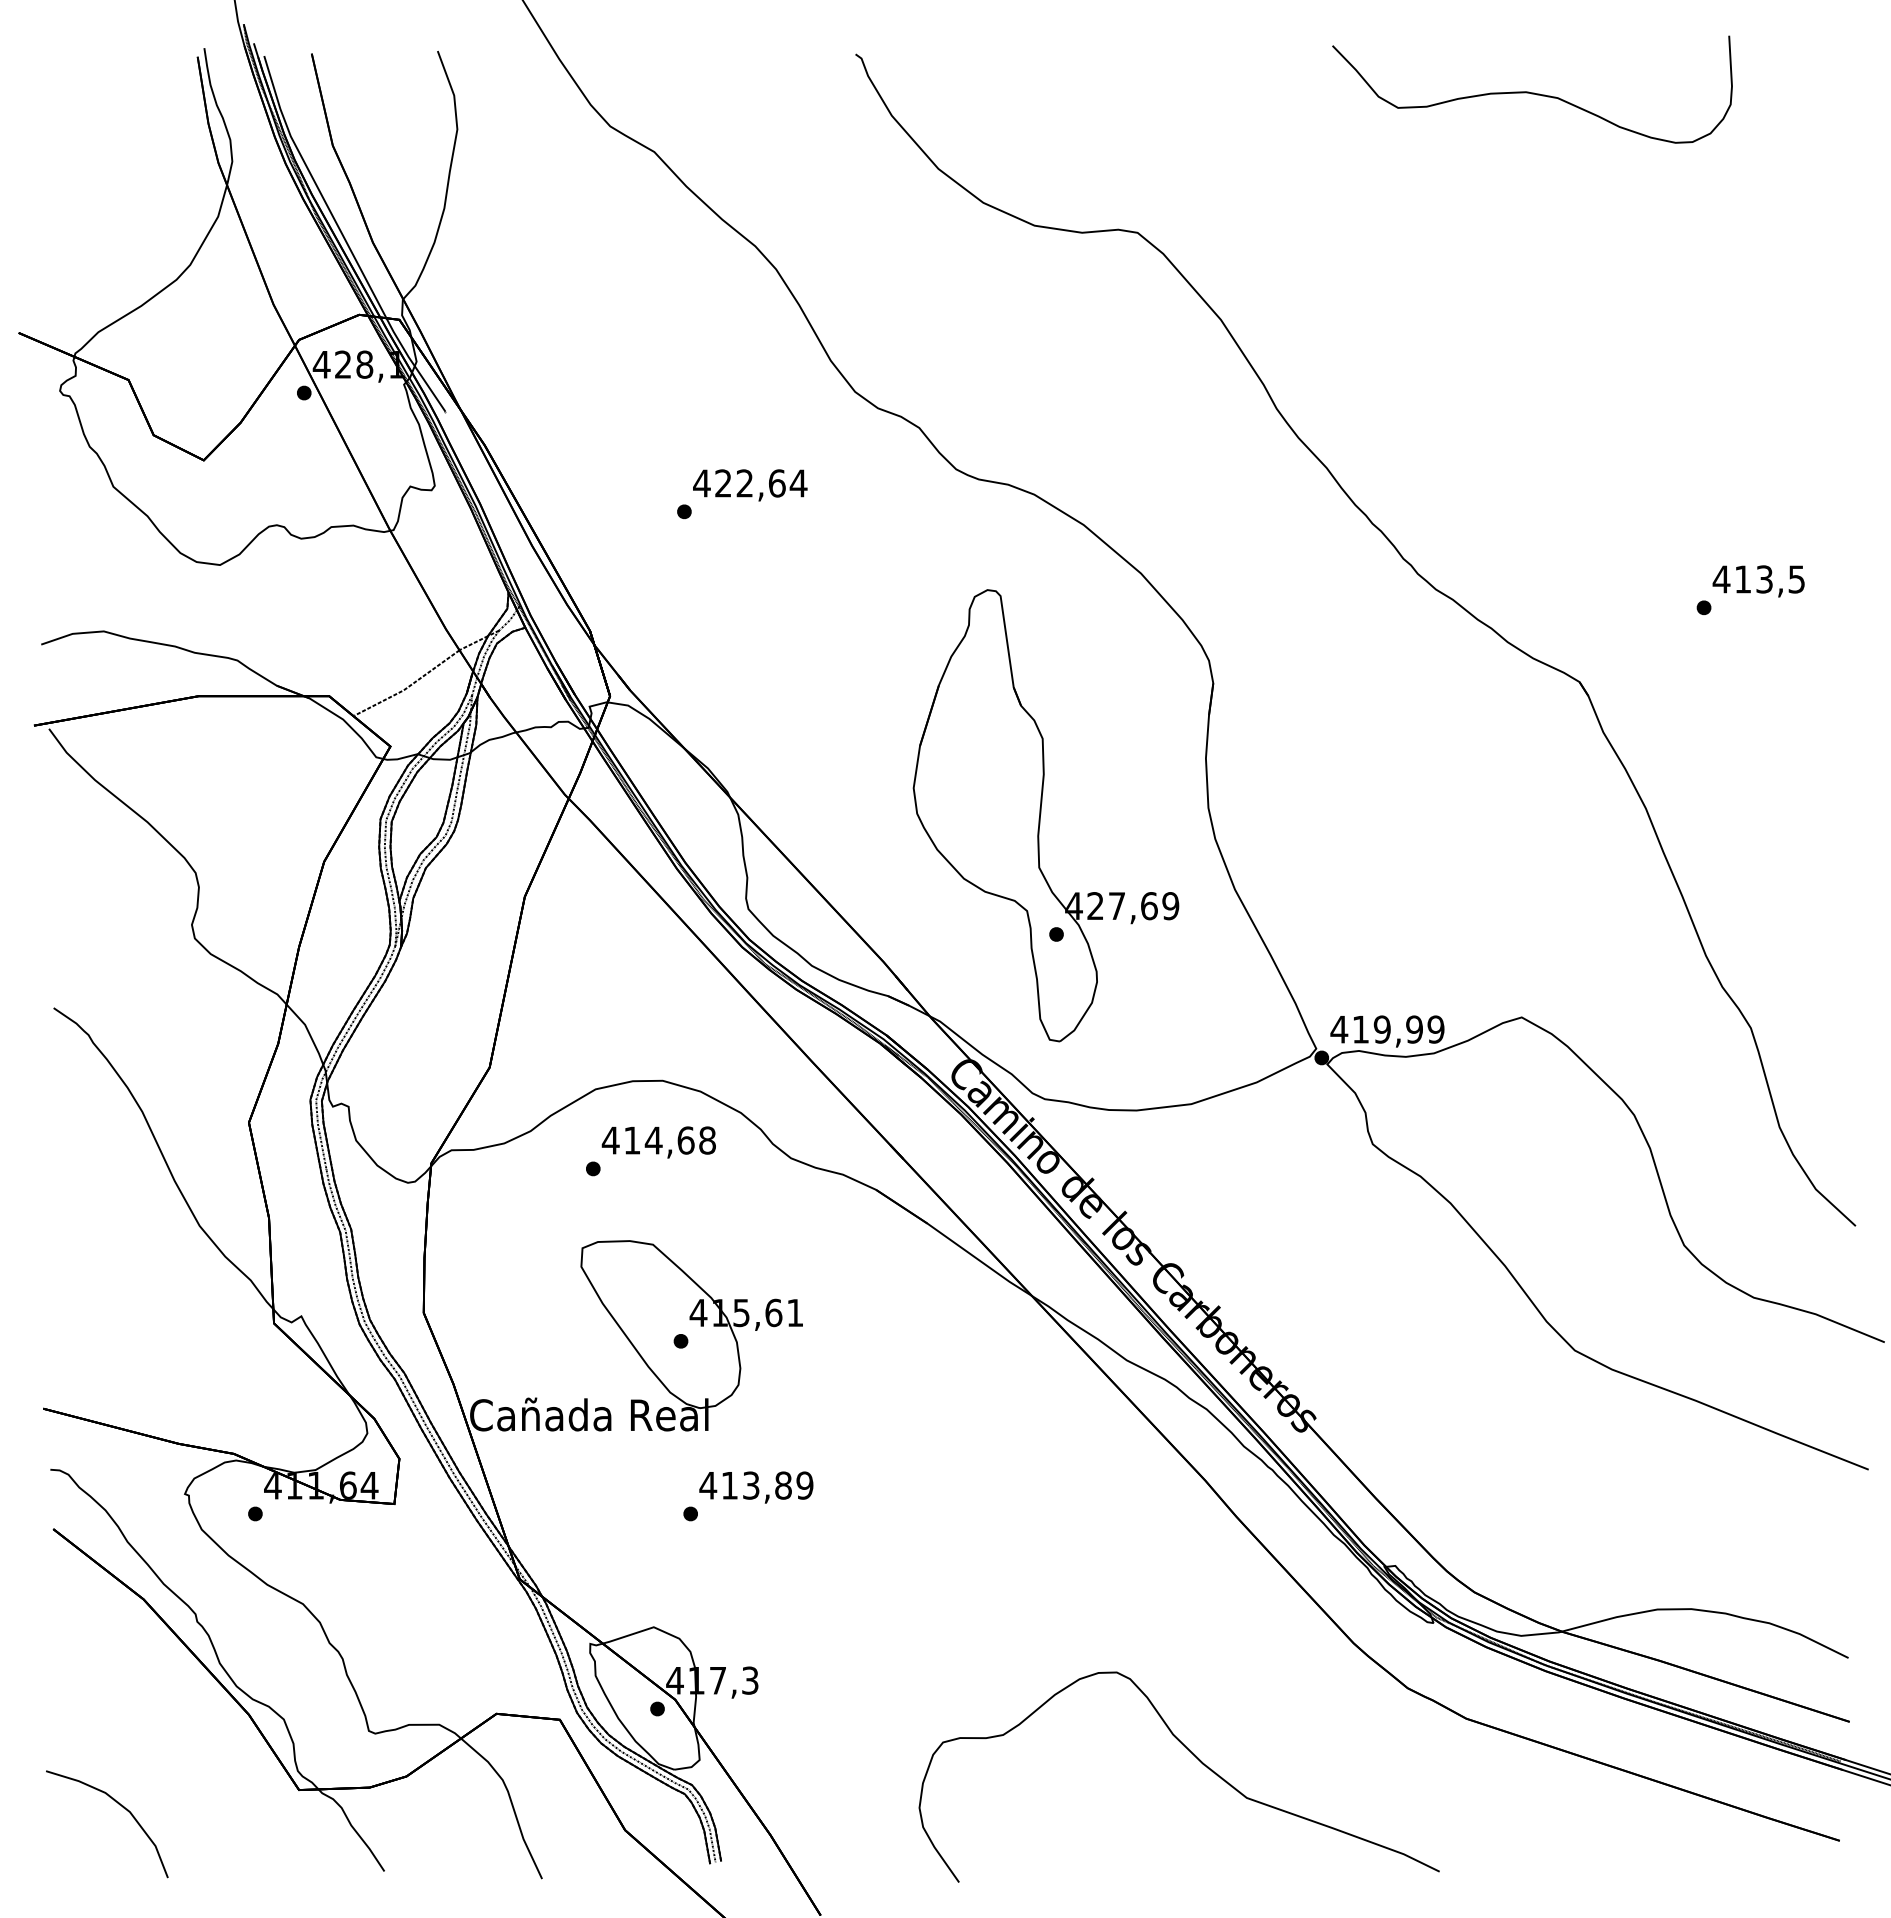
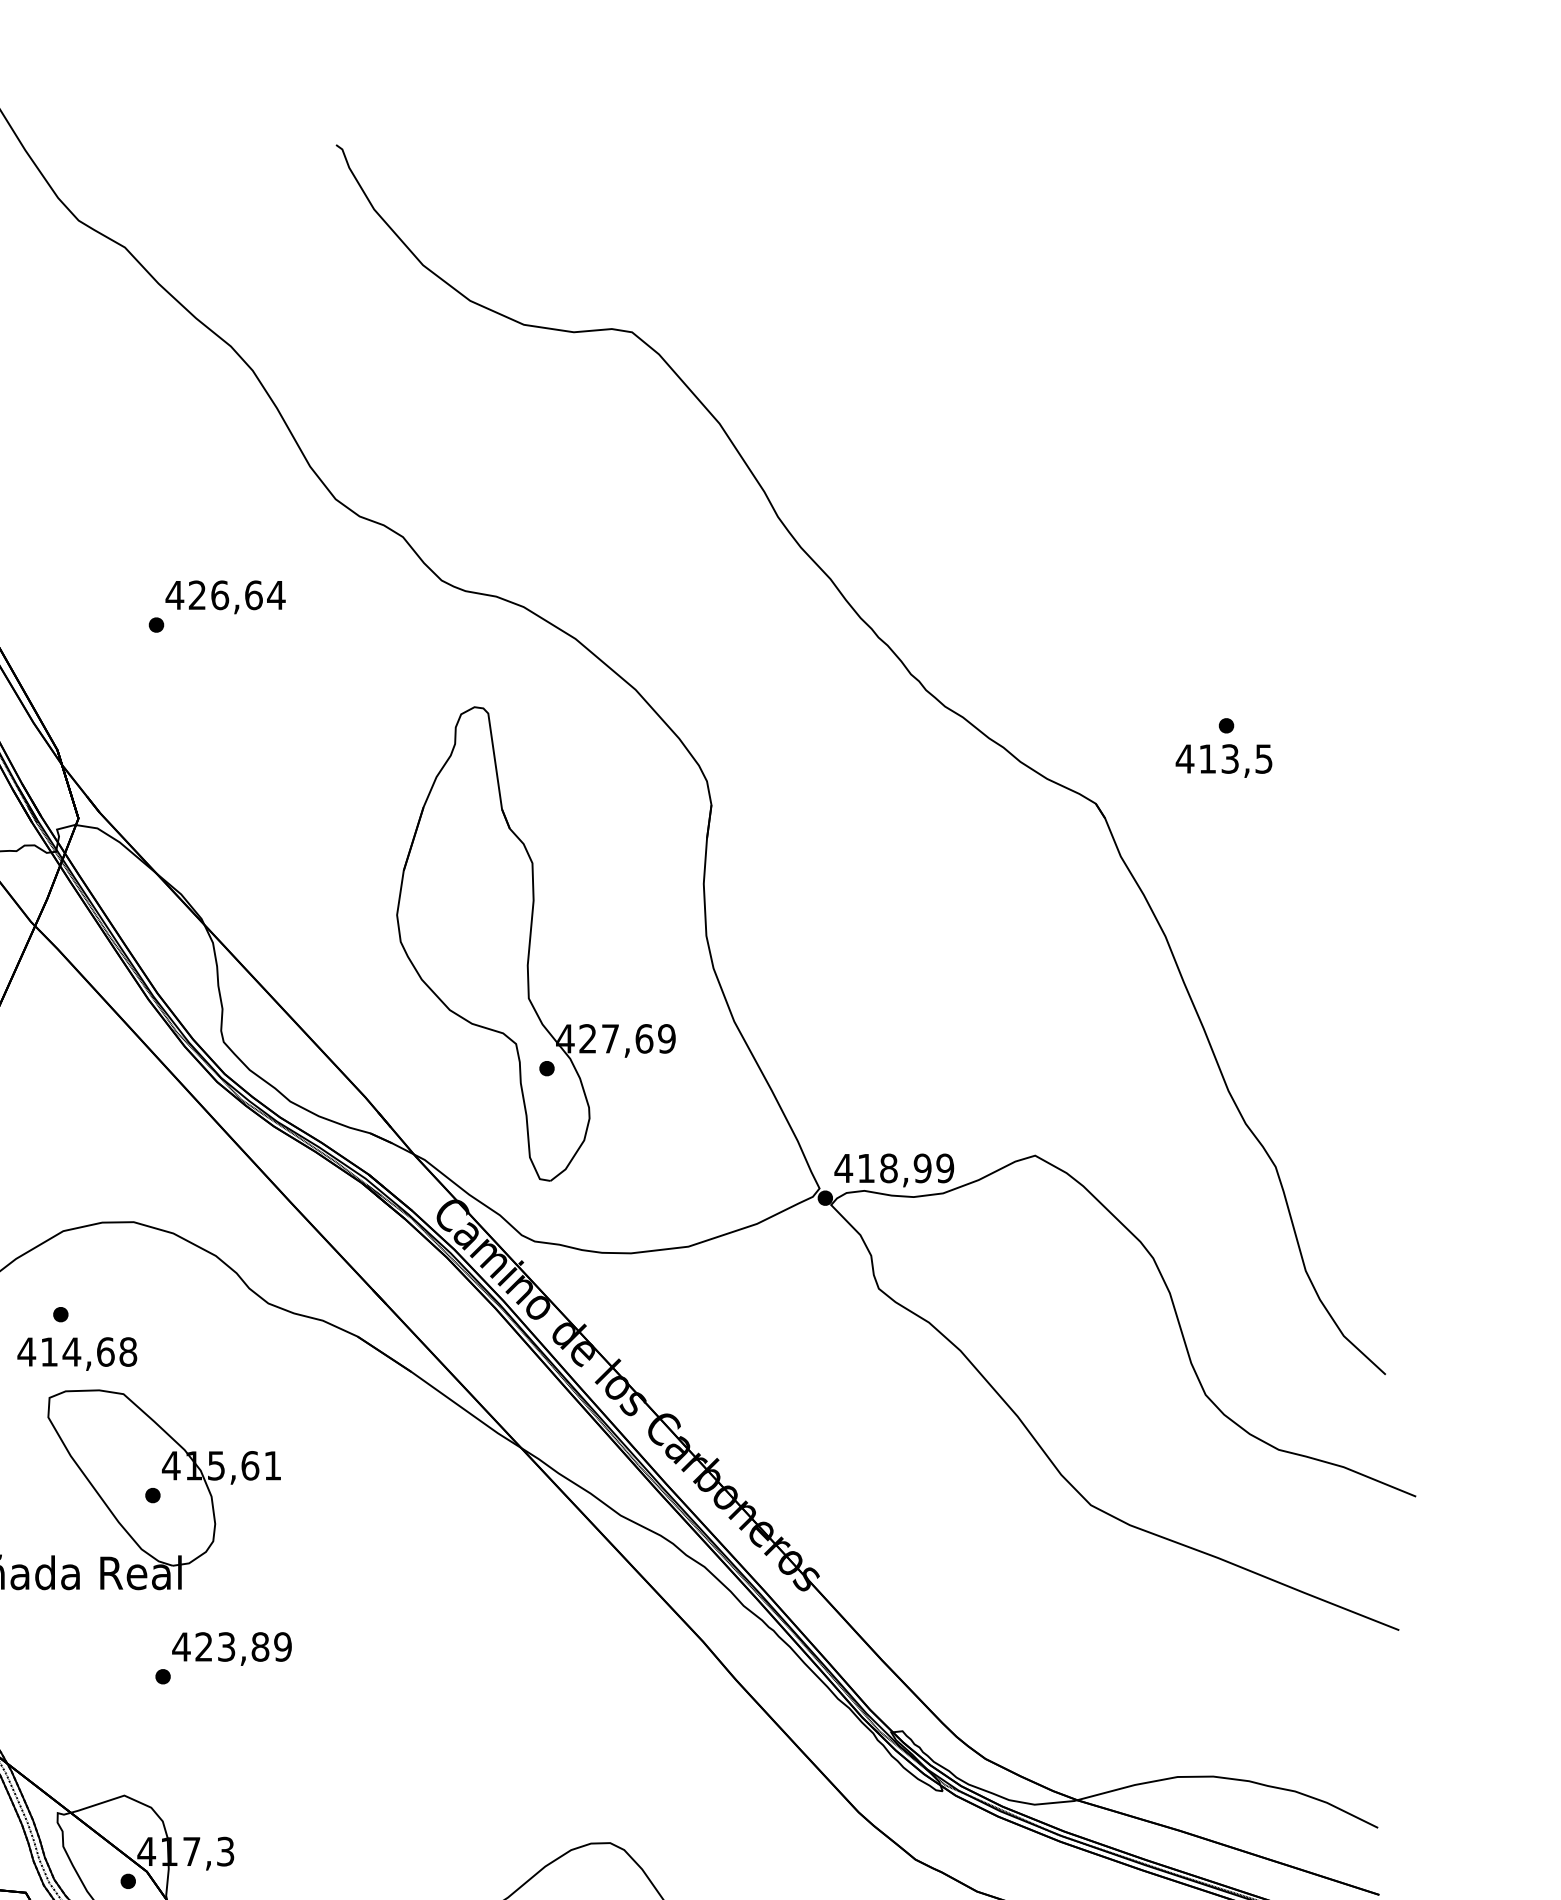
part: (1532, 89) -> (1046, 181), removed
text: (744, 483) -> (219, 595), 422,64 -> 426,64
text: (1758, 581) -> (1223, 761), moved
text: (1381, 1029) -> (888, 1168), 419,99 -> 418,99
text: (658, 1142) -> (76, 1354), moved
text: (729, 1485) -> (203, 1646), 413,89 -> 423,89

